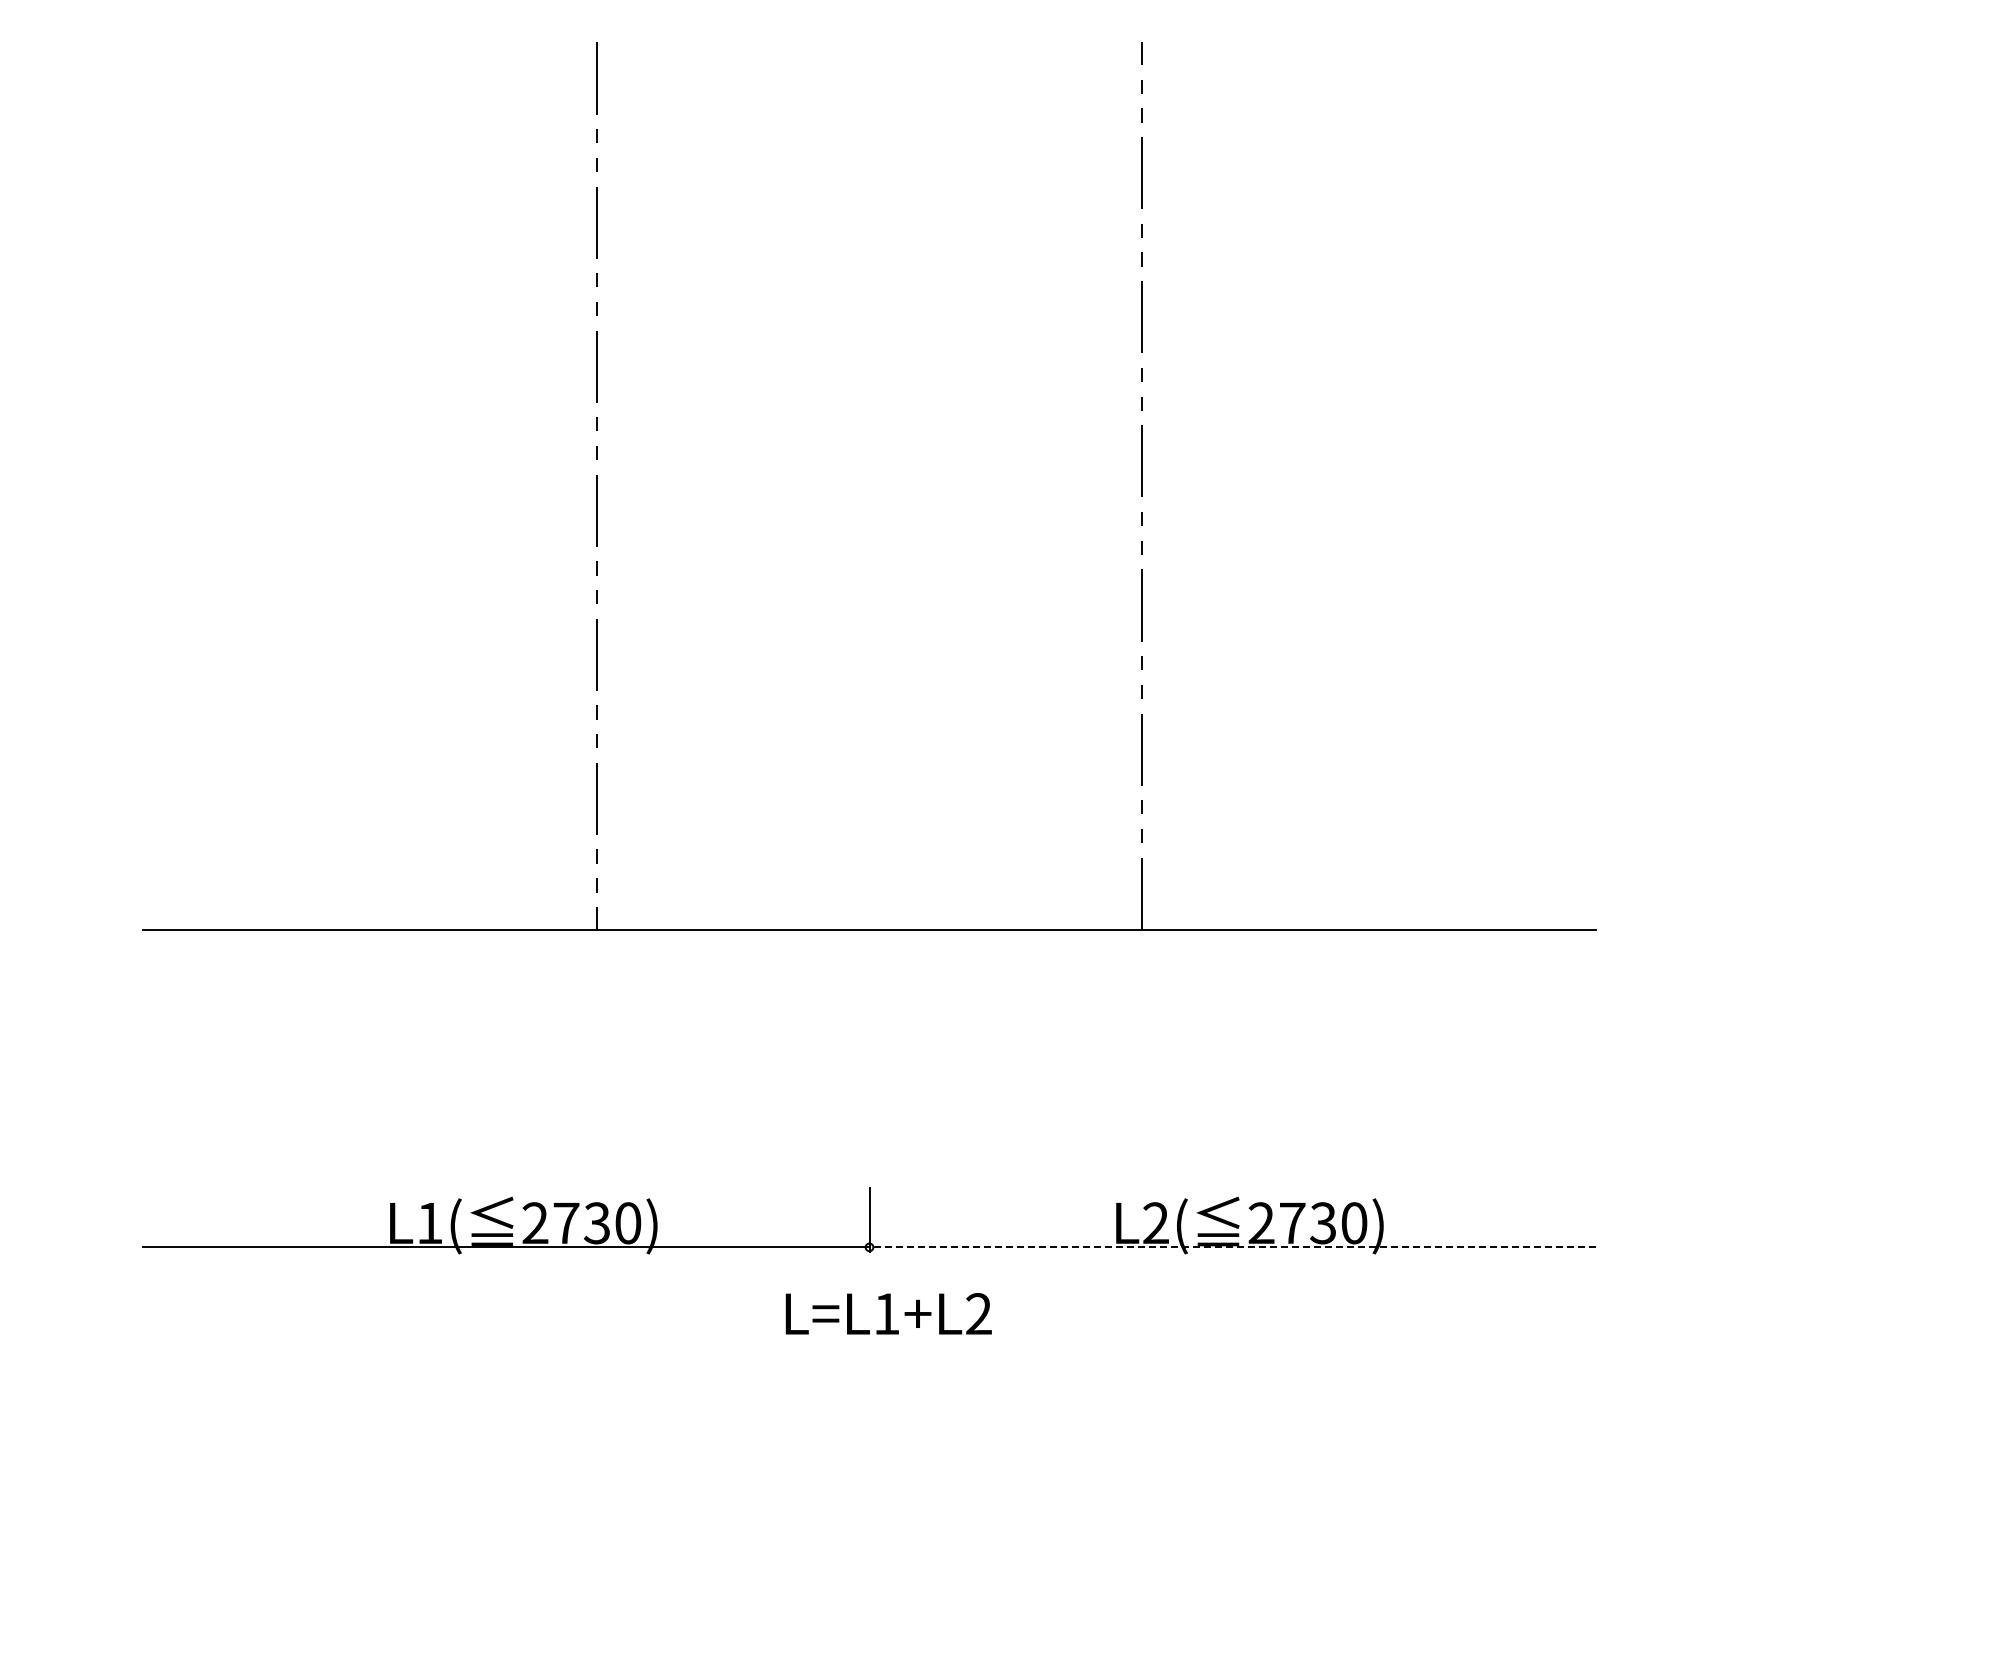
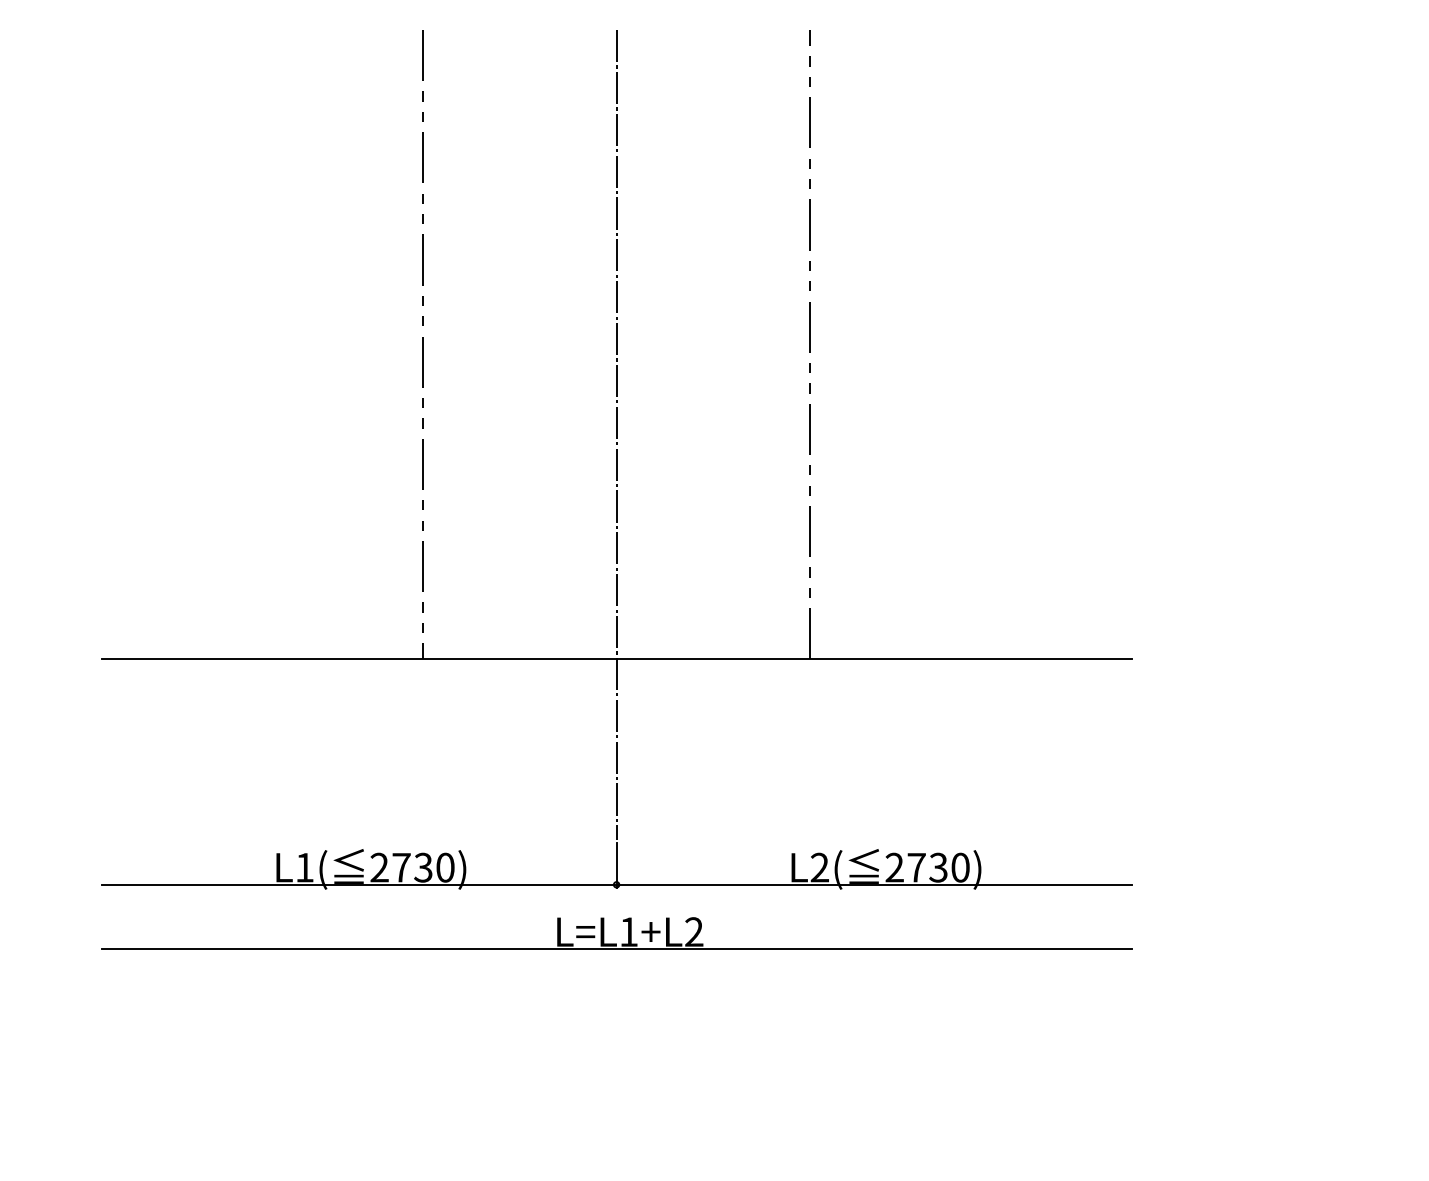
line: (869, 612) -> (616, 434), added
line: (1232, 1247) -> (874, 884), dashed -> solid
line: (869, 1338) -> (616, 949), added

